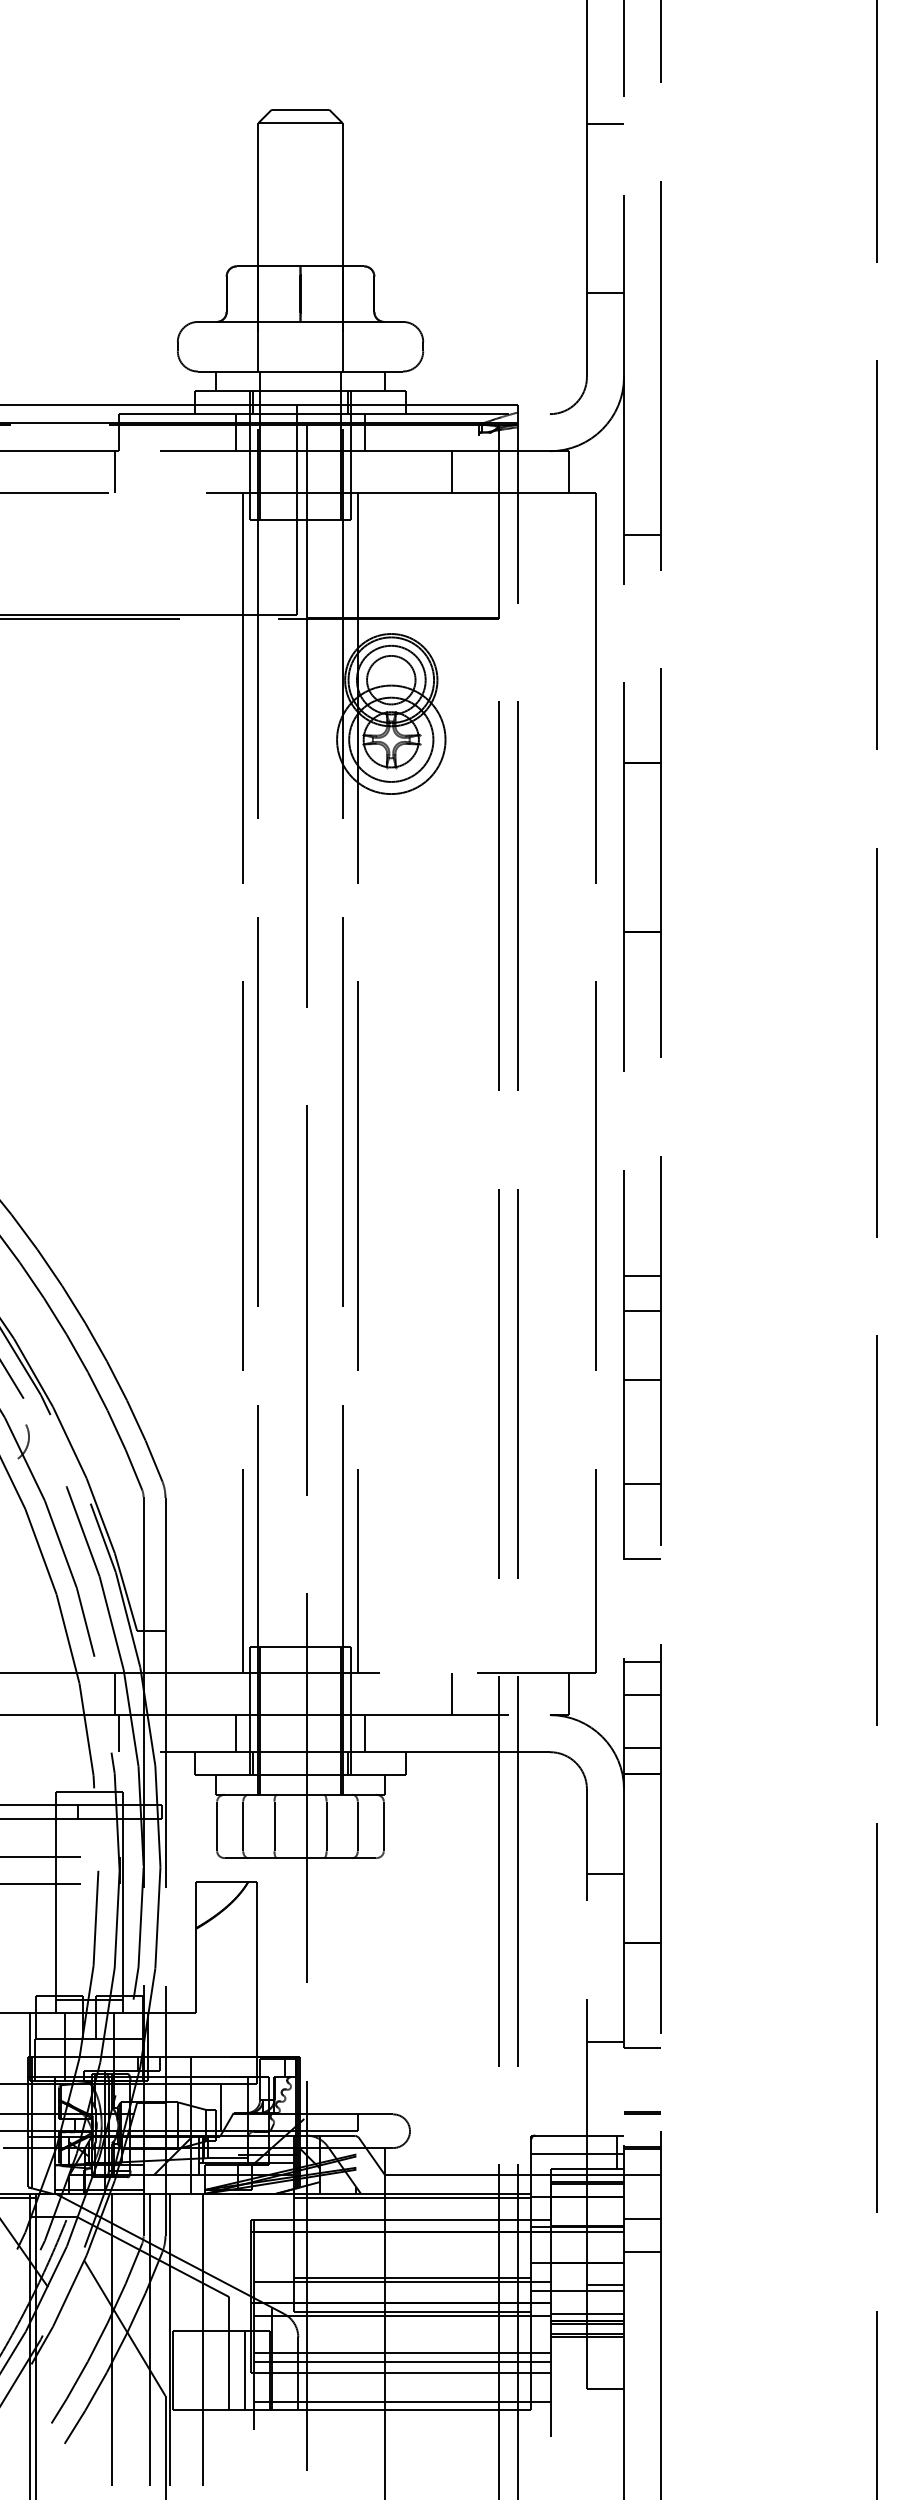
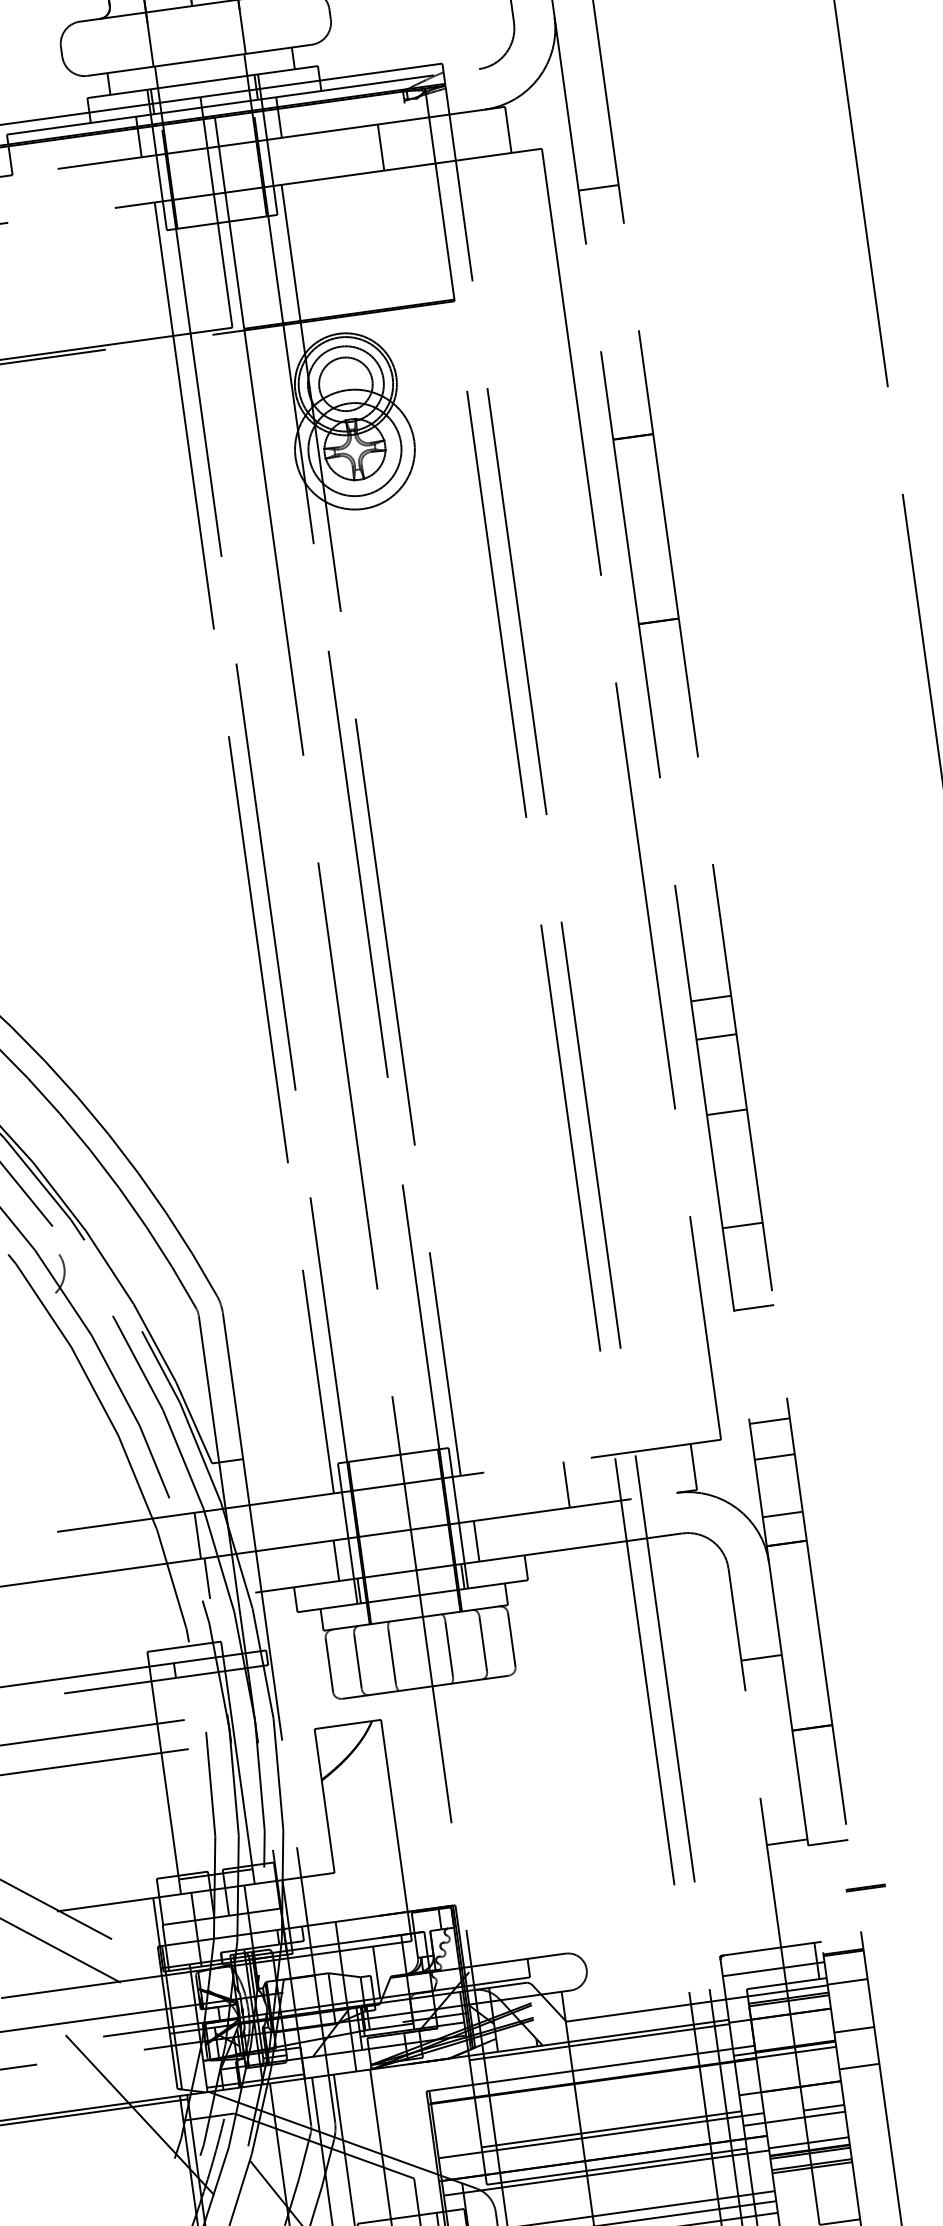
line: (115, 472) -> (12, 198), removed
line: (642, 2112) -> (865, 1887), moved

